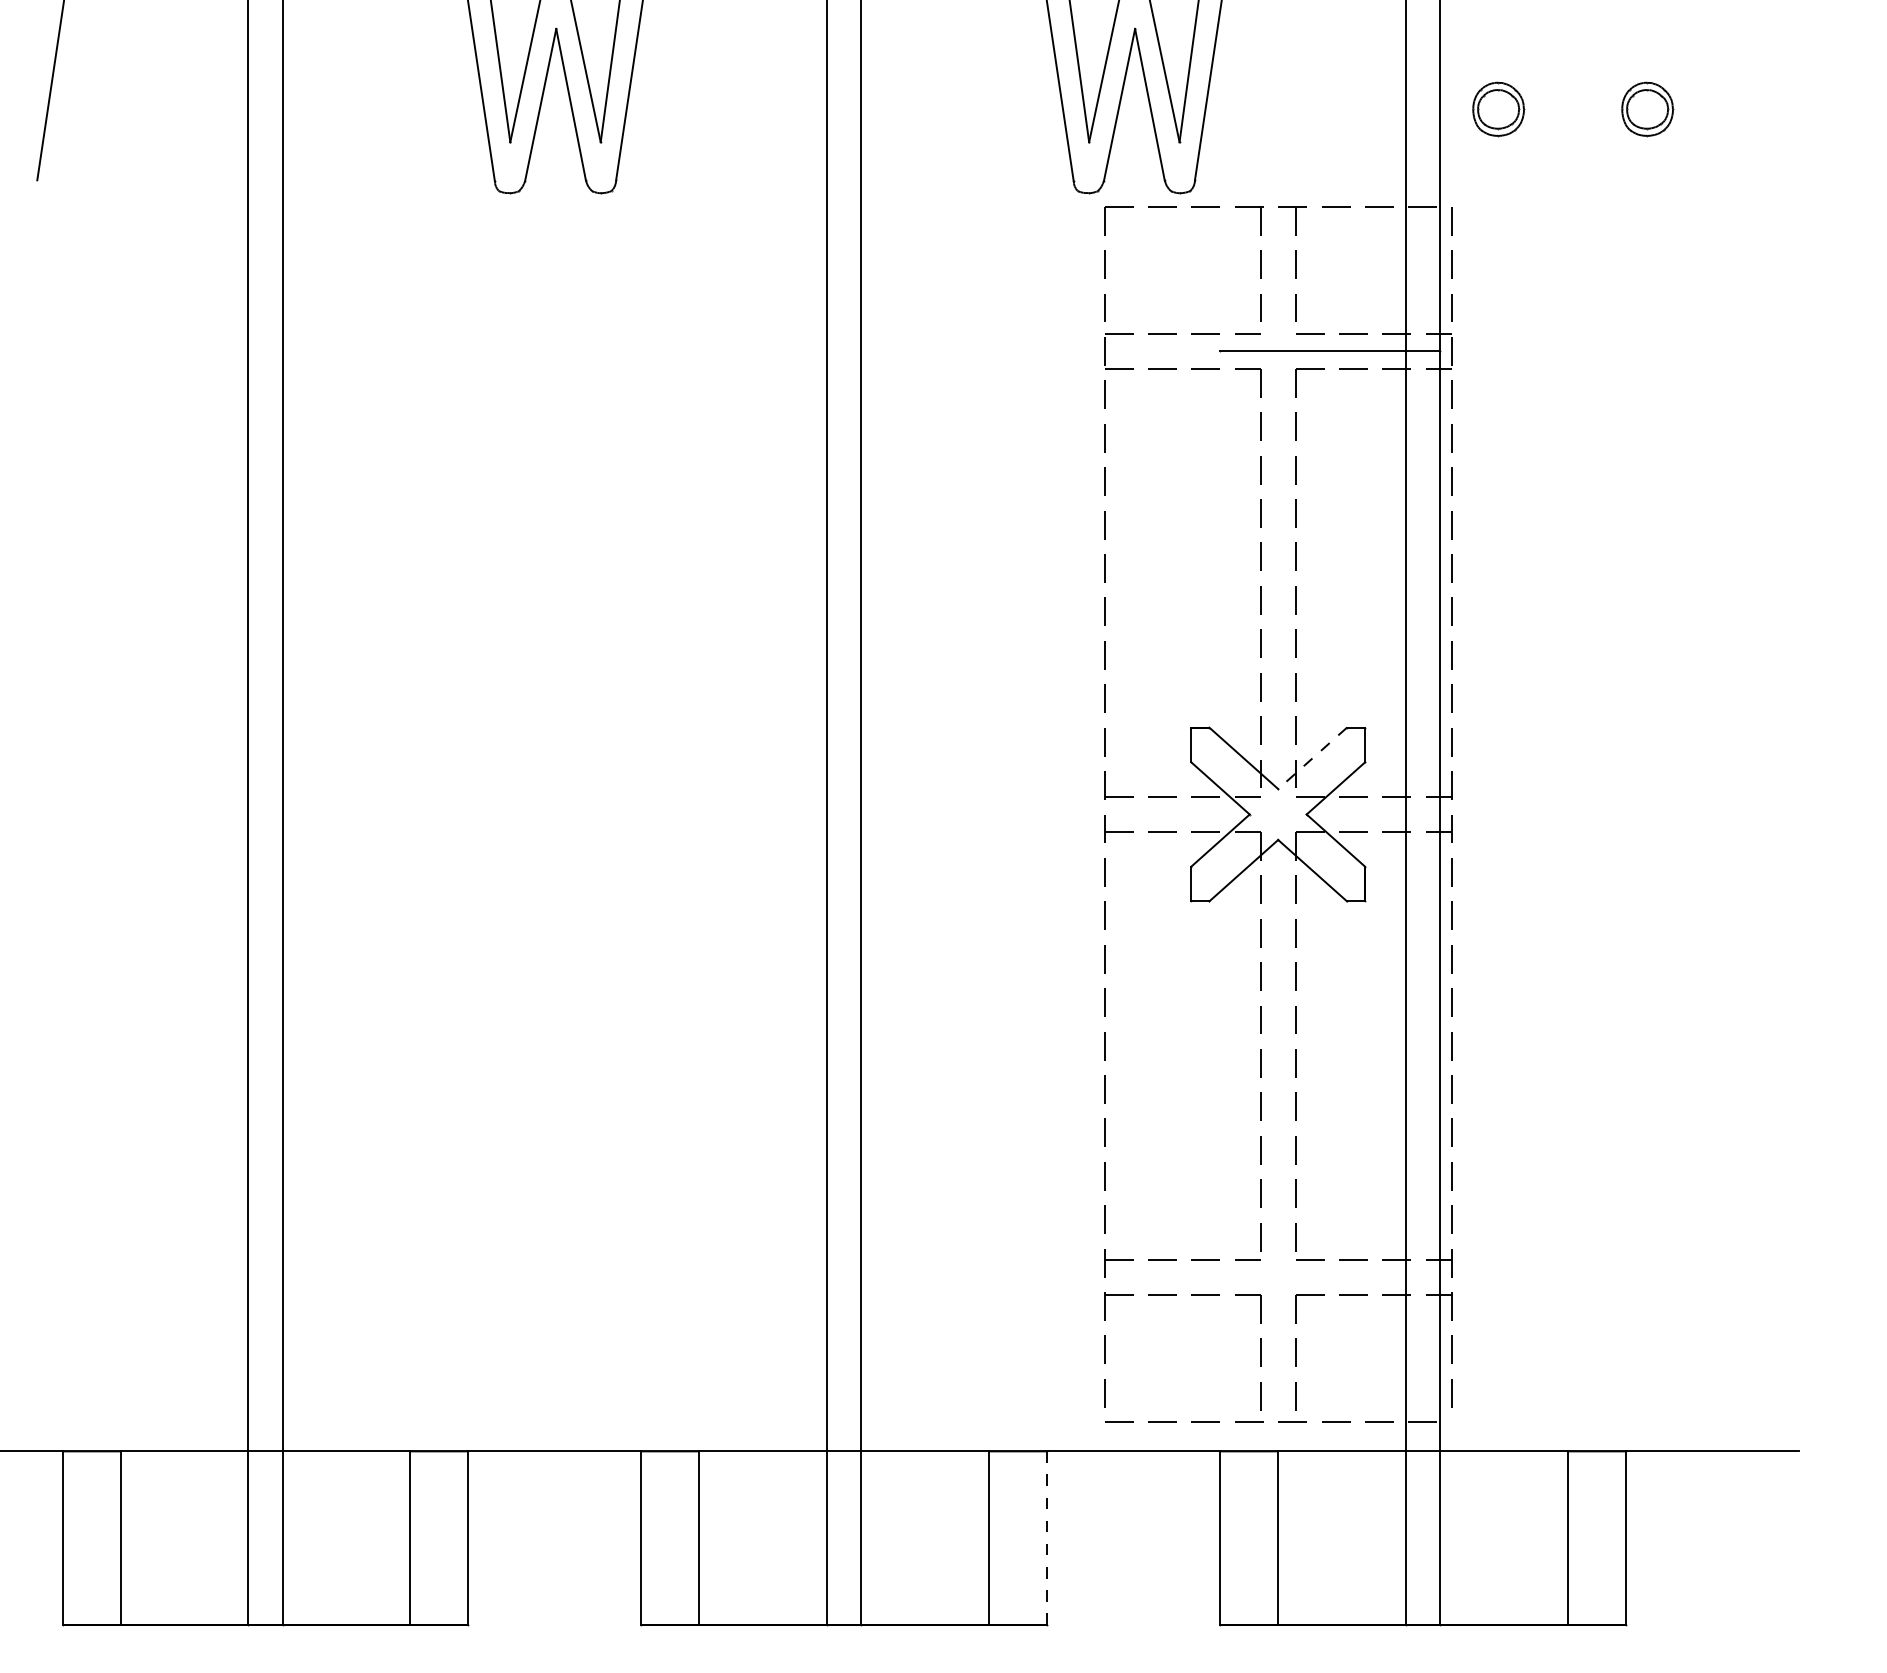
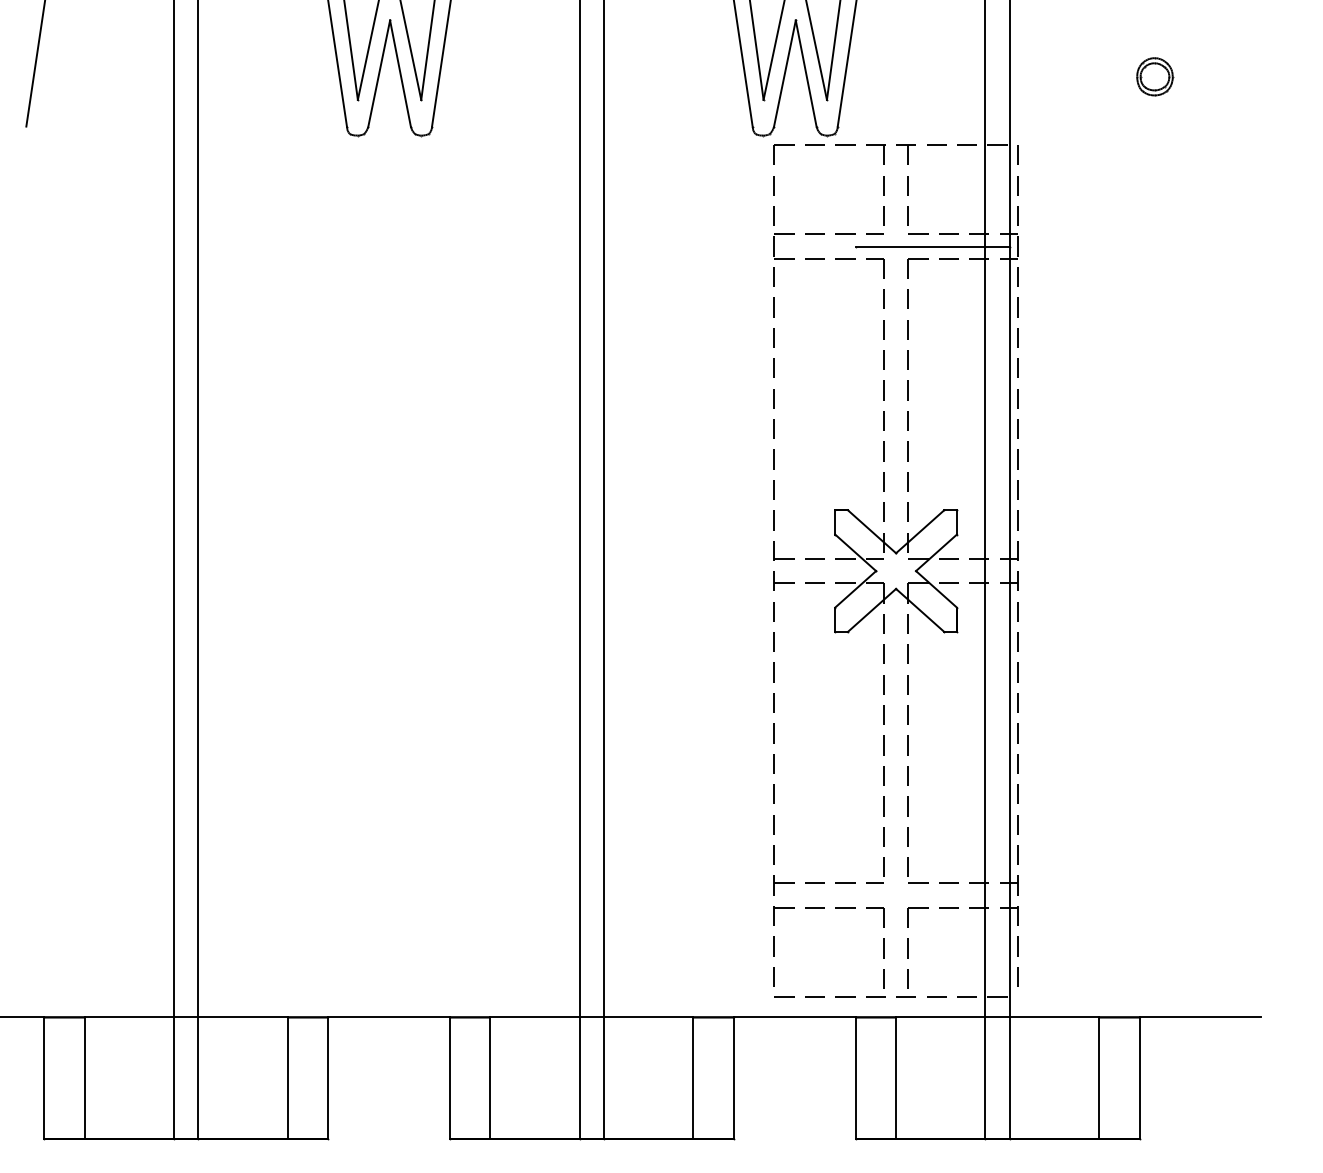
part: (1498, 109) -> (1050, 76), removed
line: (1312, 758) -> (920, 531), dashed -> solid
line: (1046, 1538) -> (733, 1078), dashed -> solid

